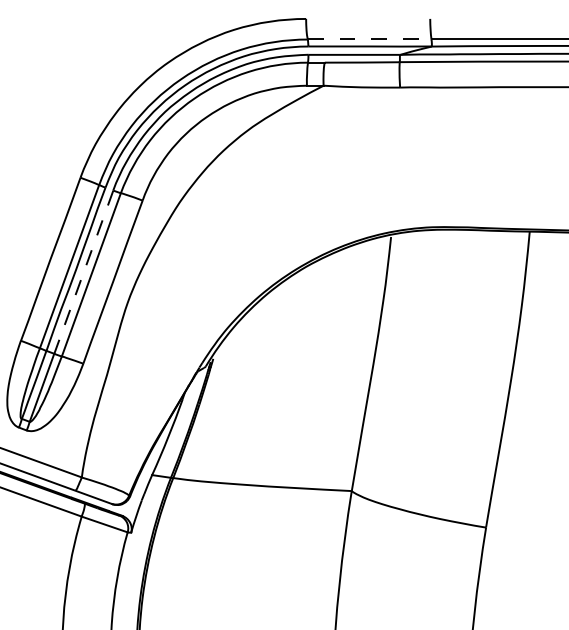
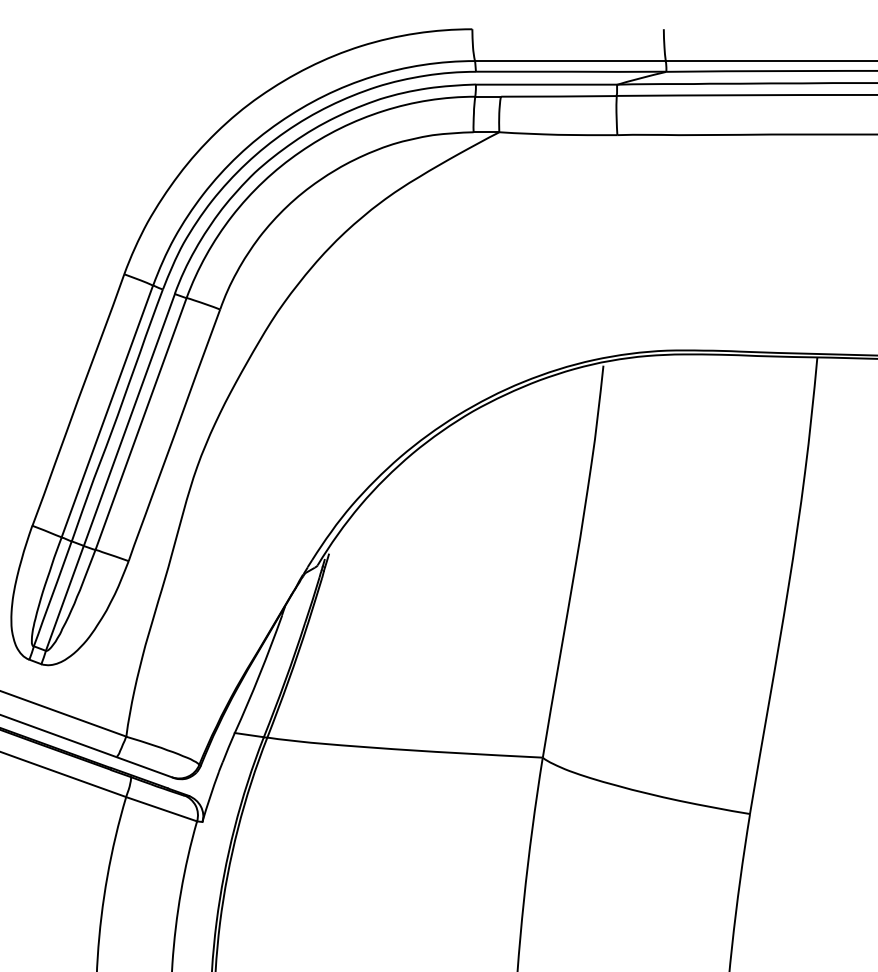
line: (369, 39) -> (570, 60), dashed -> solid
line: (83, 272) -> (128, 420), dashed -> solid

